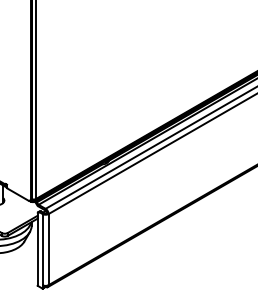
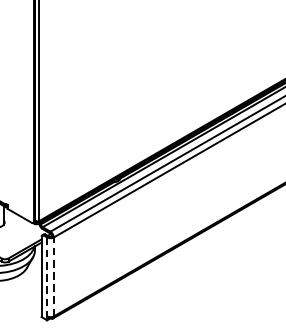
line: (42, 249) -> (46, 276), solid -> dashed
line: (48, 249) -> (53, 276), solid -> dashed

